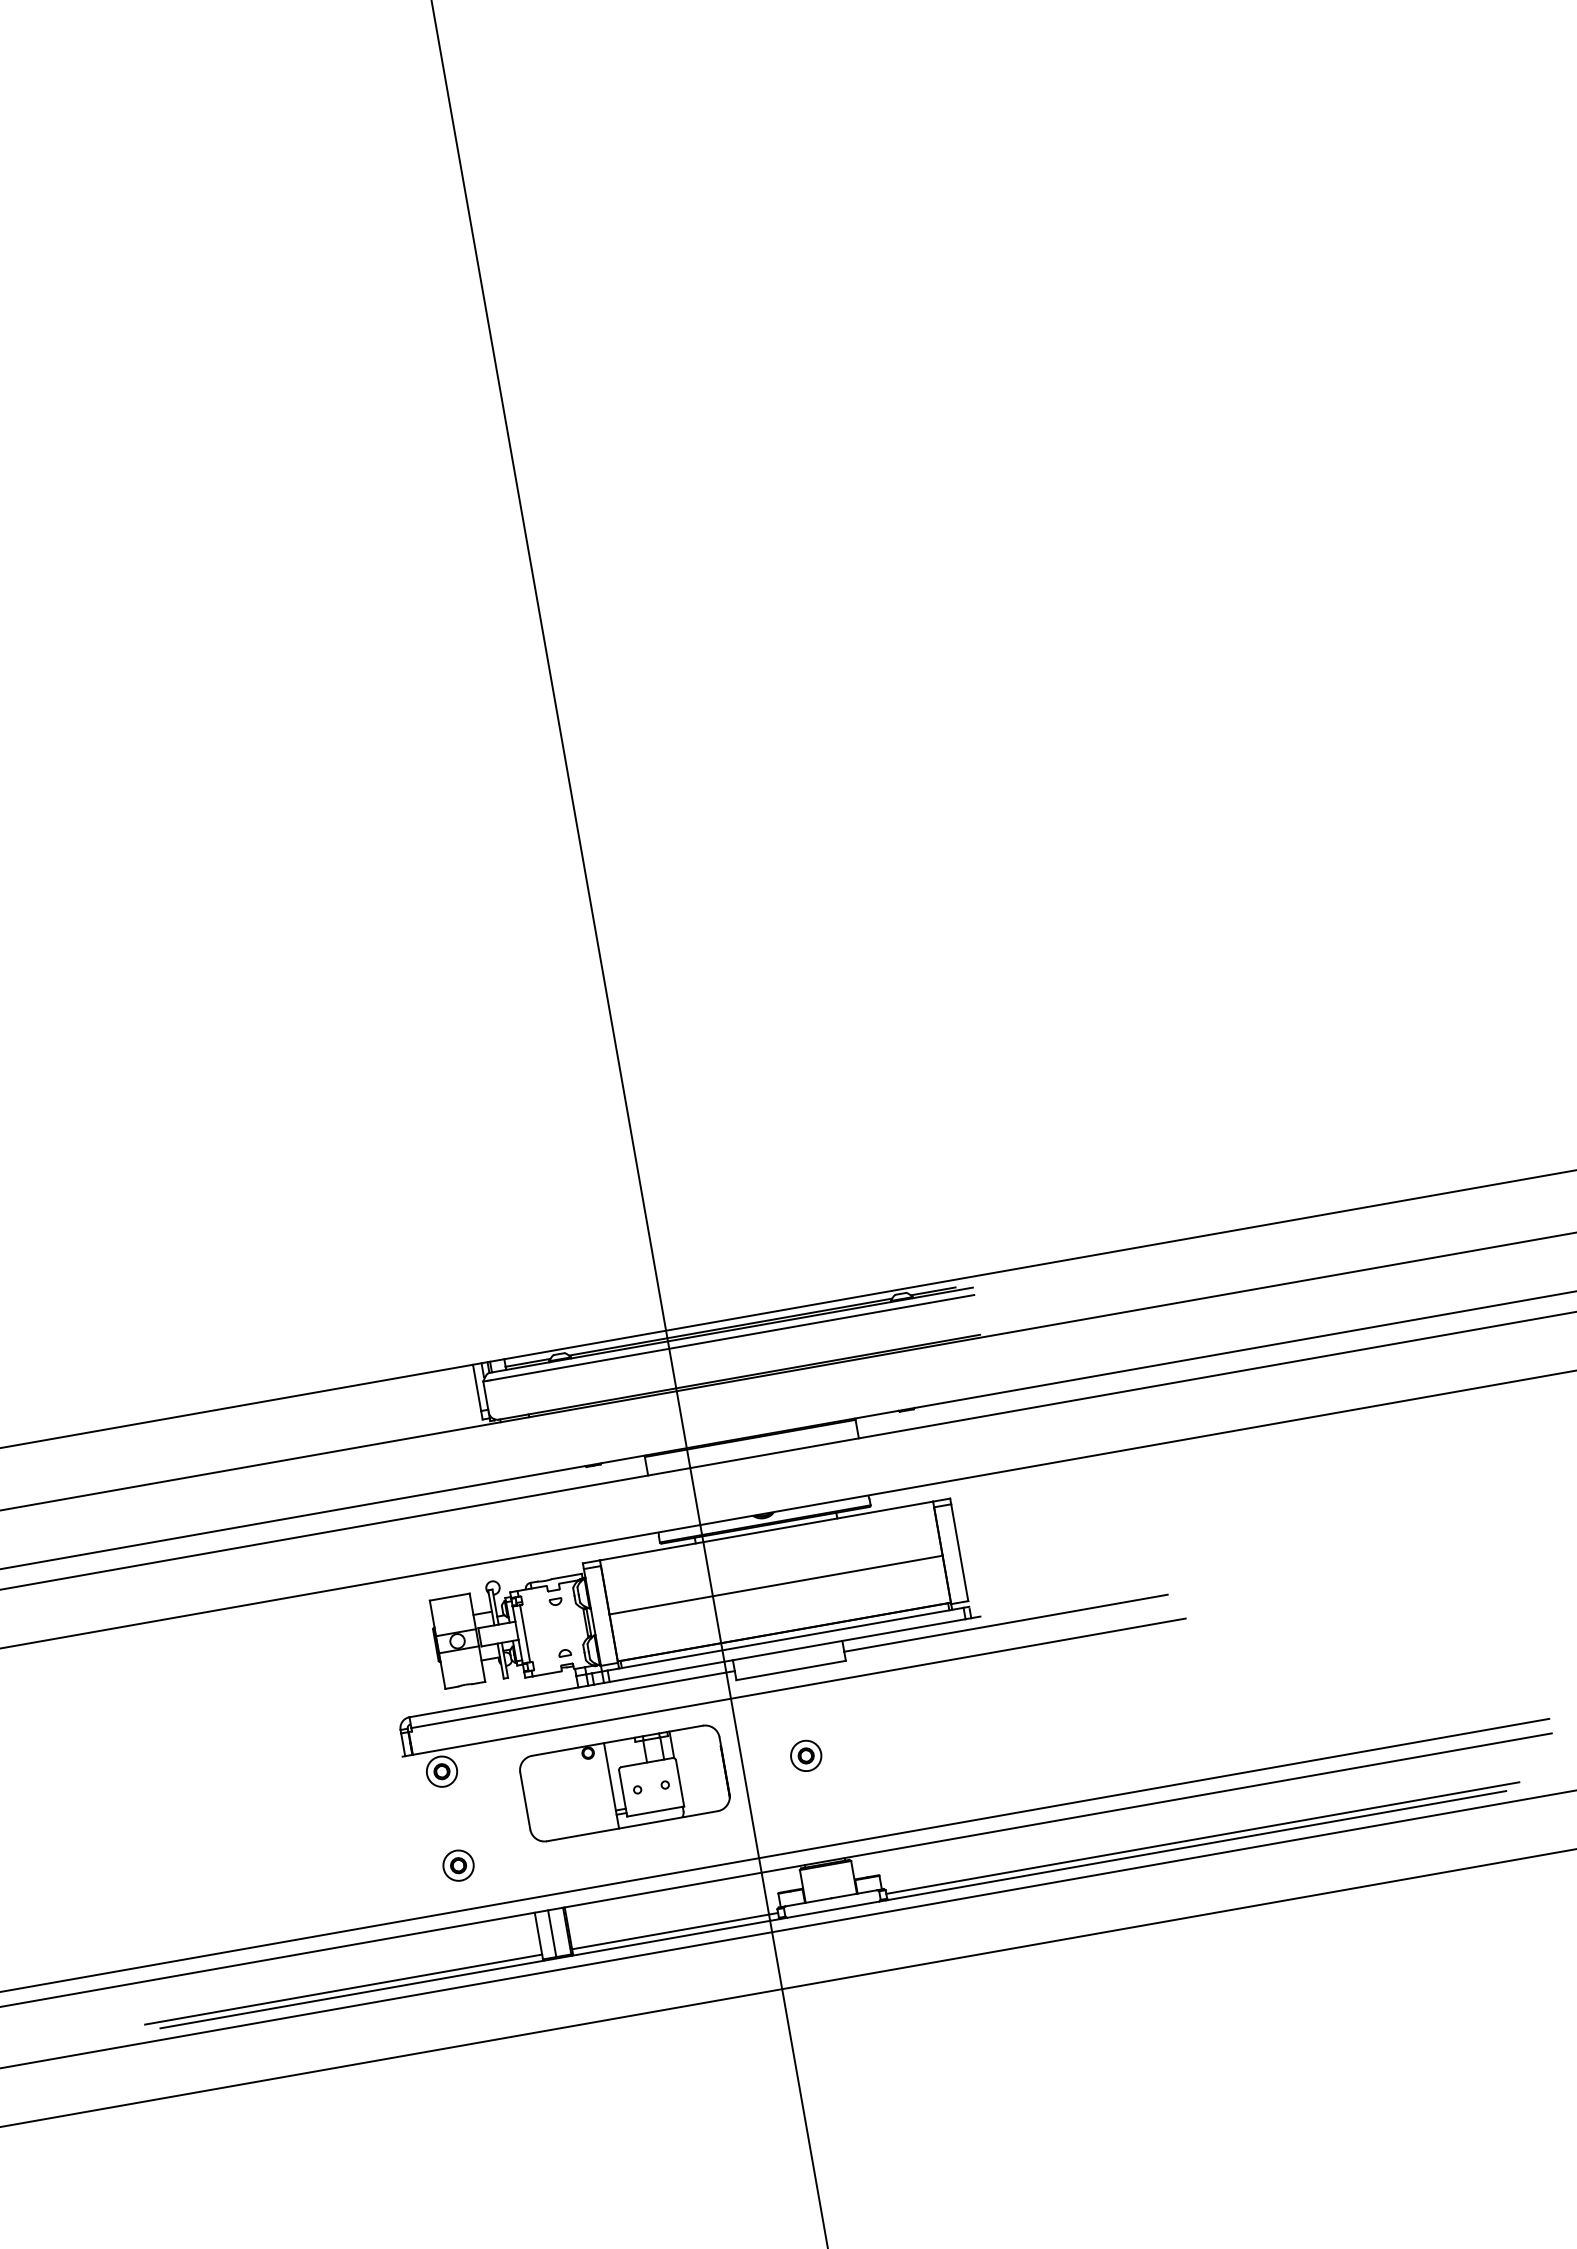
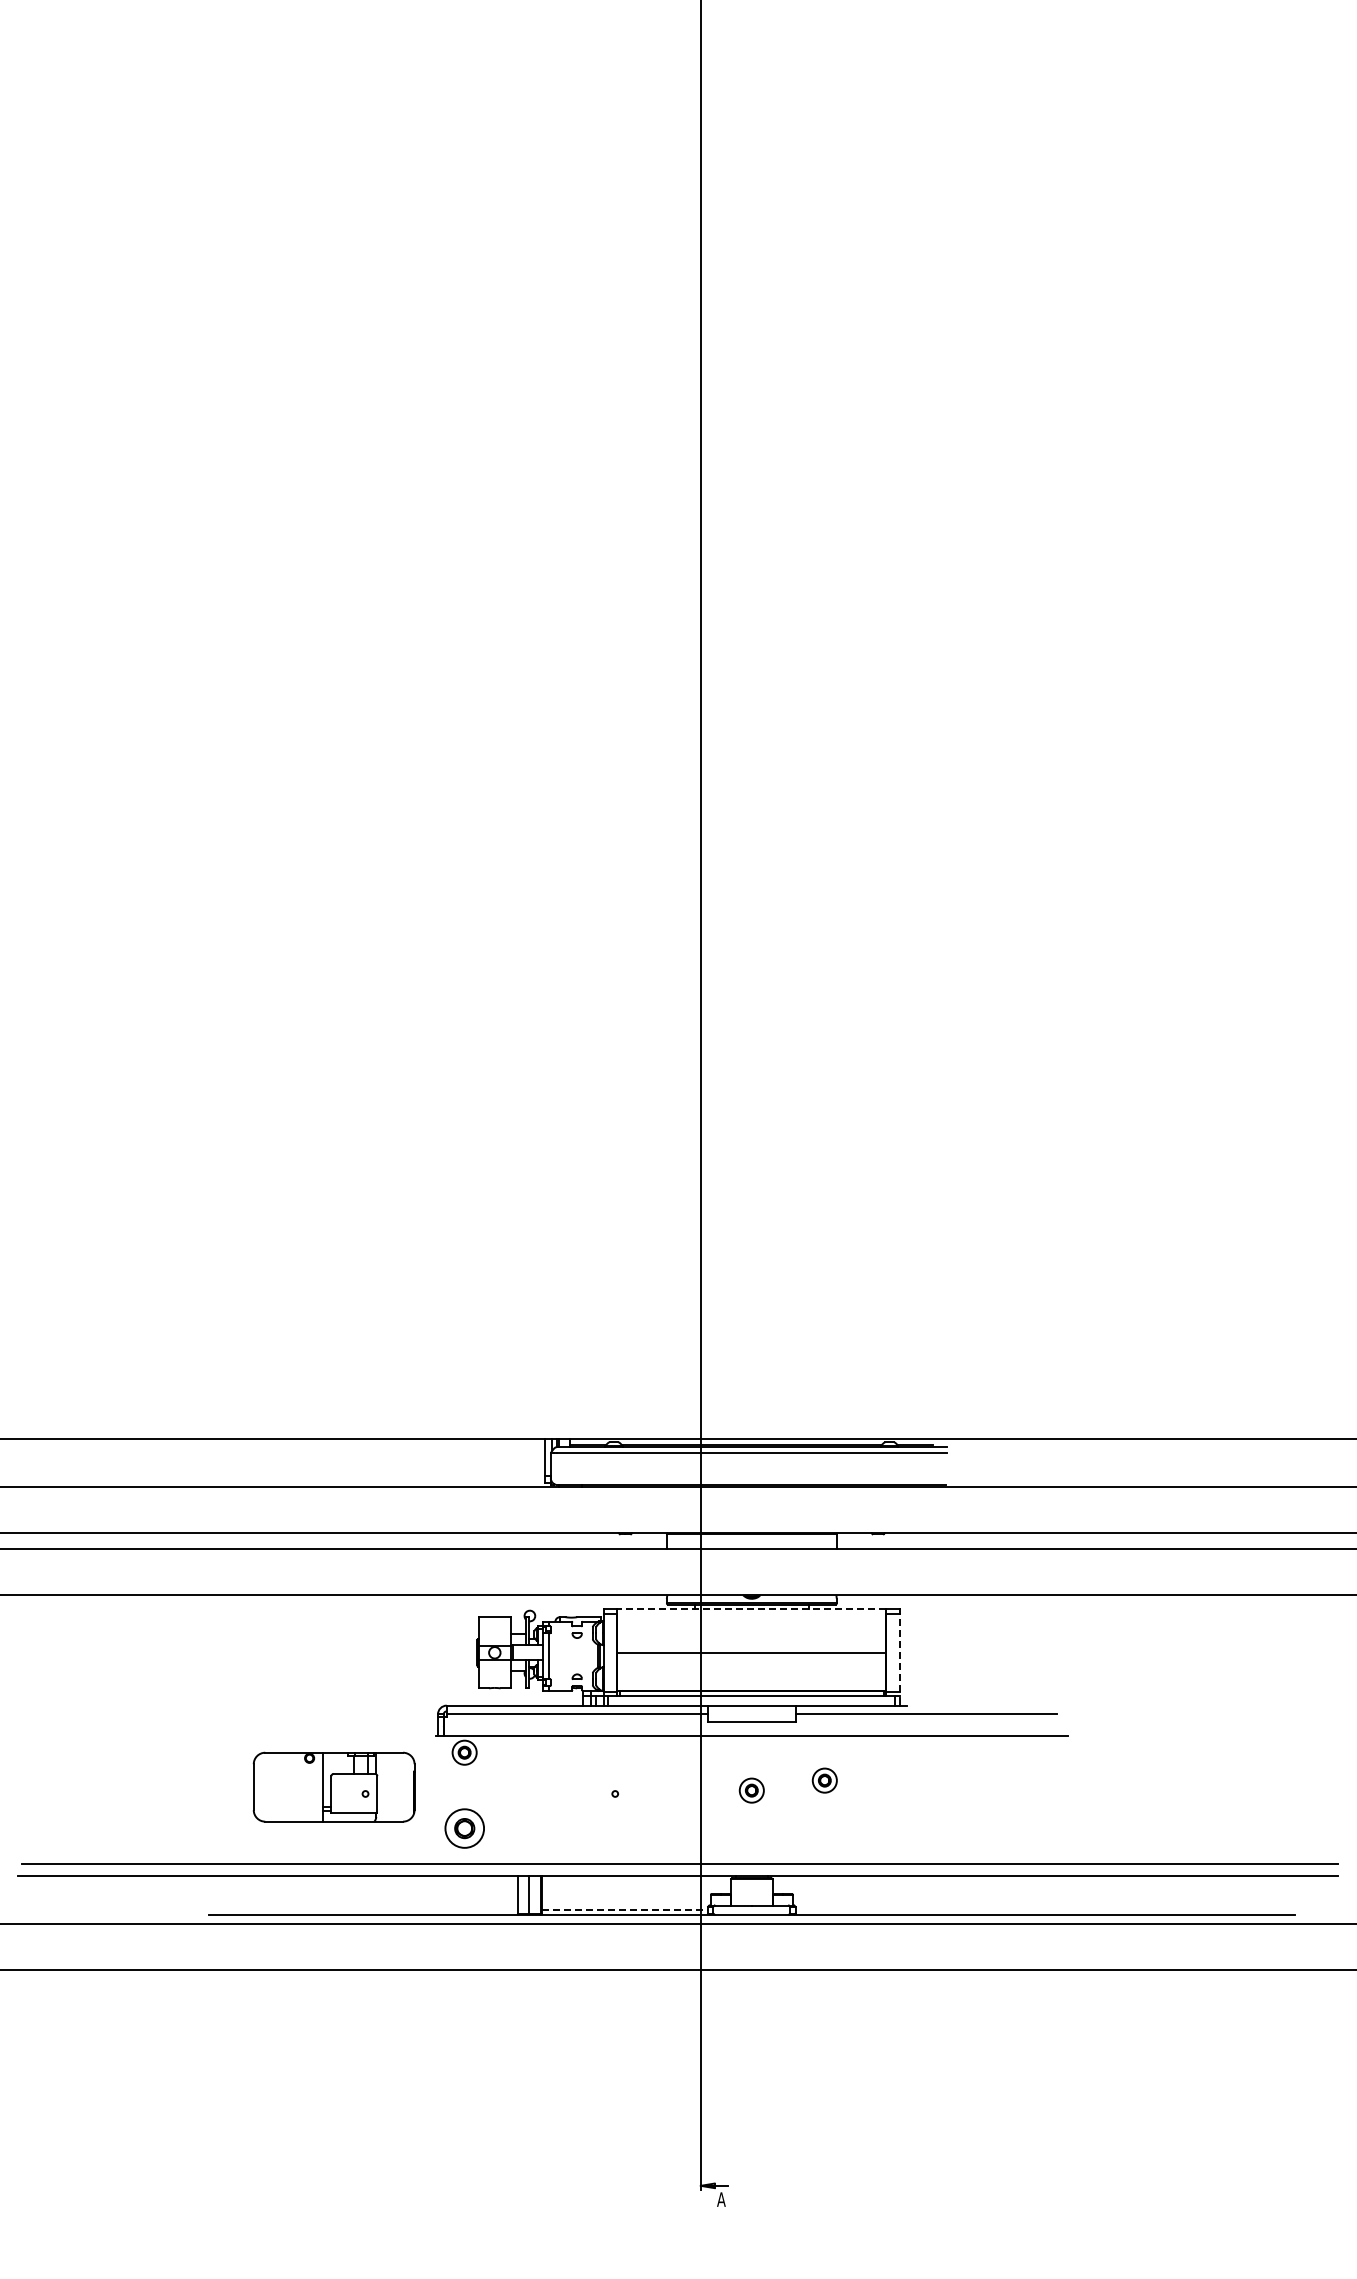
line: (766, 1531) -> (751, 1609), solid -> dashed
line: (960, 1552) -> (900, 1652), solid -> dashed
part: (894, 1727) -> (824, 1780), added
part: (623, 1782) -> (333, 1786), moved
line: (1202, 1837) -> (1050, 1909), removed
part: (458, 1865) -> (464, 1828), size x1.6
line: (675, 1930) -> (625, 1909), solid -> dashed
line: (343, 1989) -> (357, 1909), removed

